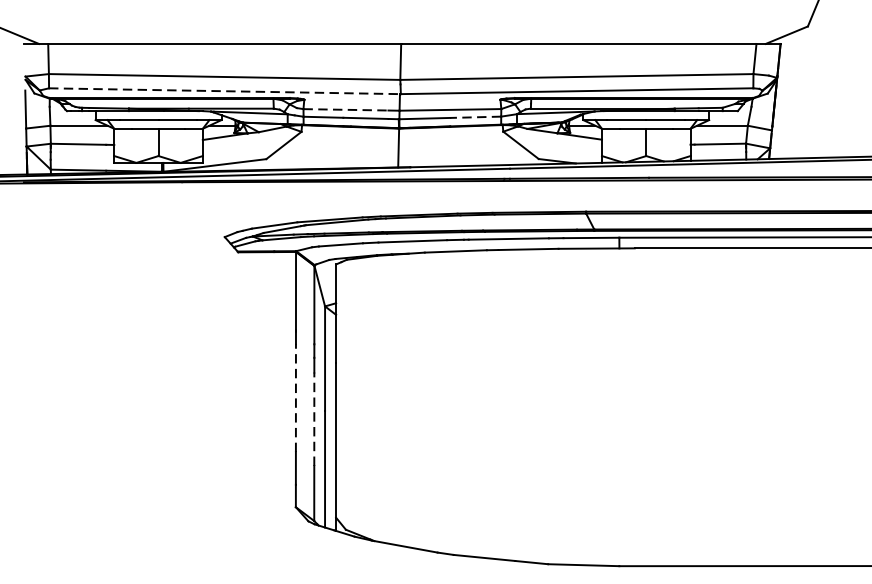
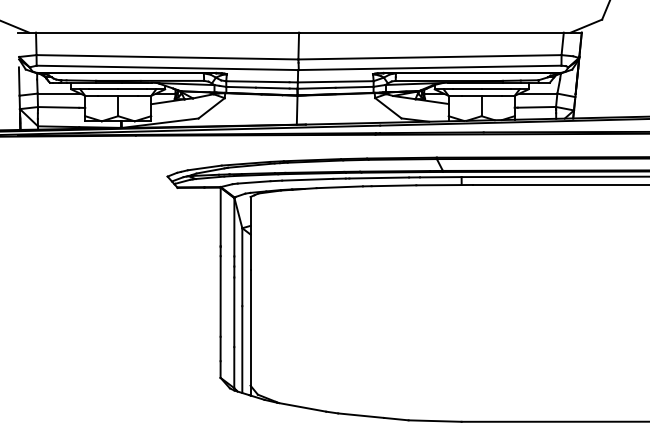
line: (224, 90) -> (167, 67), dashed -> solid
line: (345, 109) -> (257, 81), dashed -> solid
line: (475, 117) -> (354, 87), dashed -> solid
line: (295, 396) -> (220, 295), dashed -> solid
line: (314, 419) -> (234, 312), dashed -> solid

